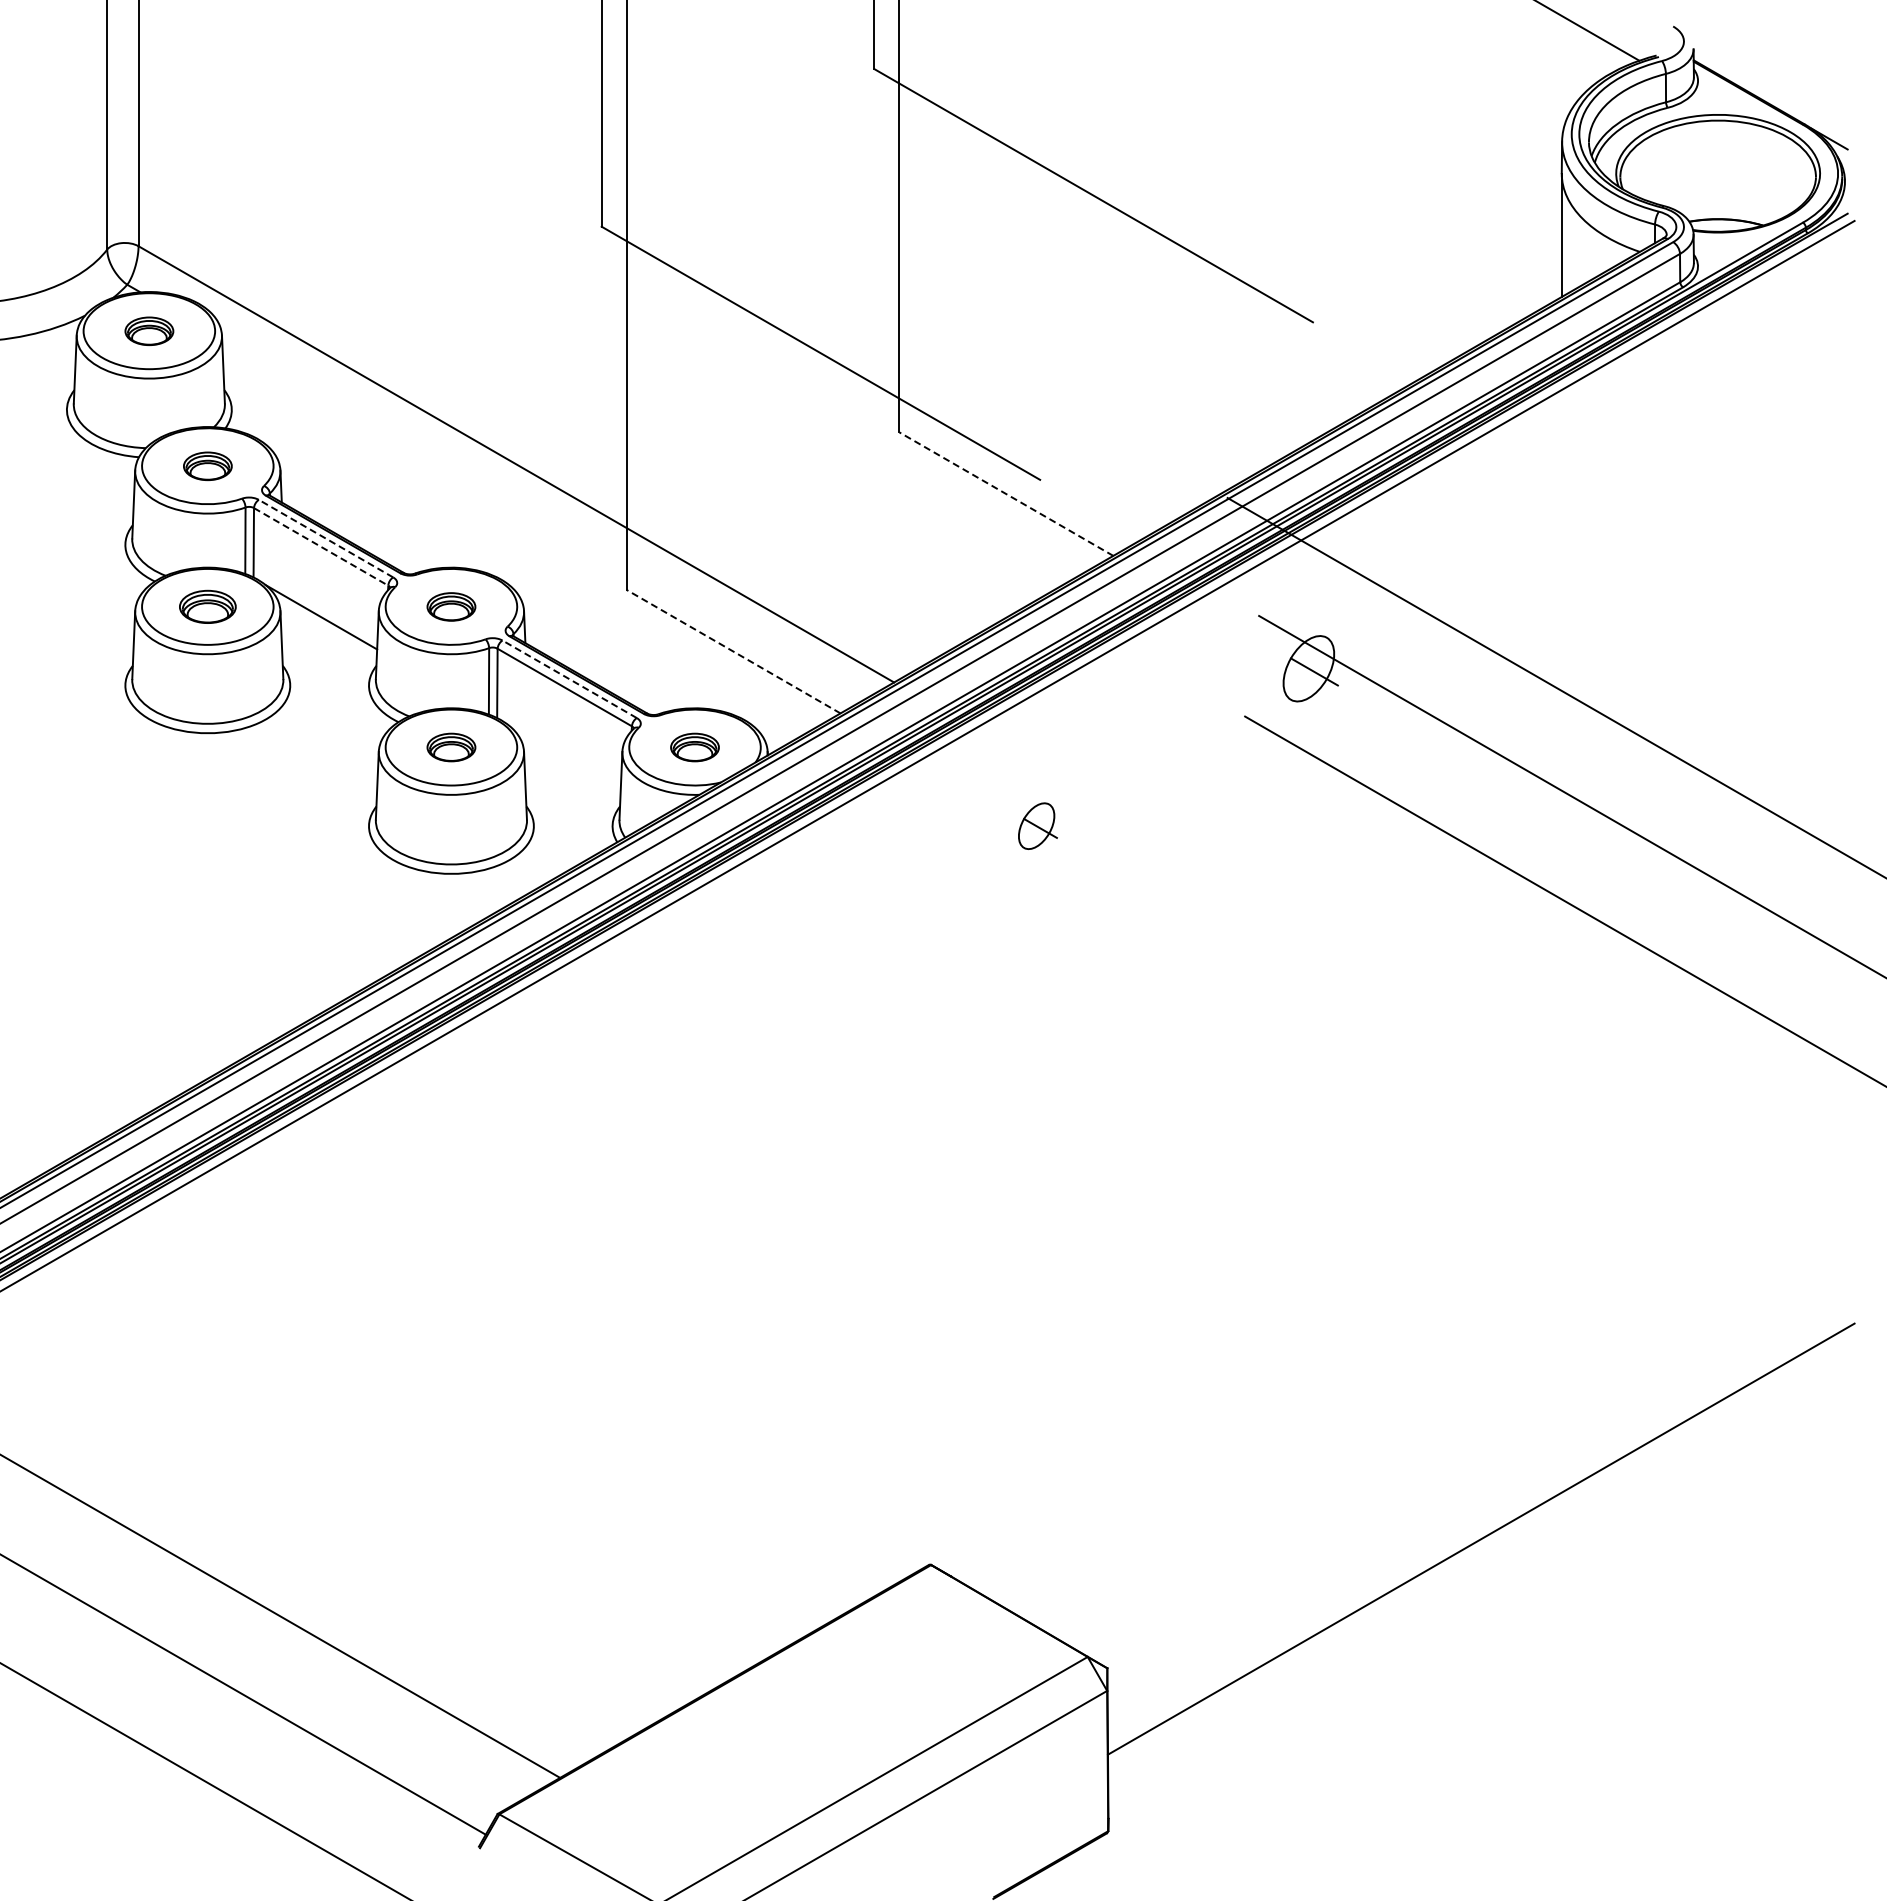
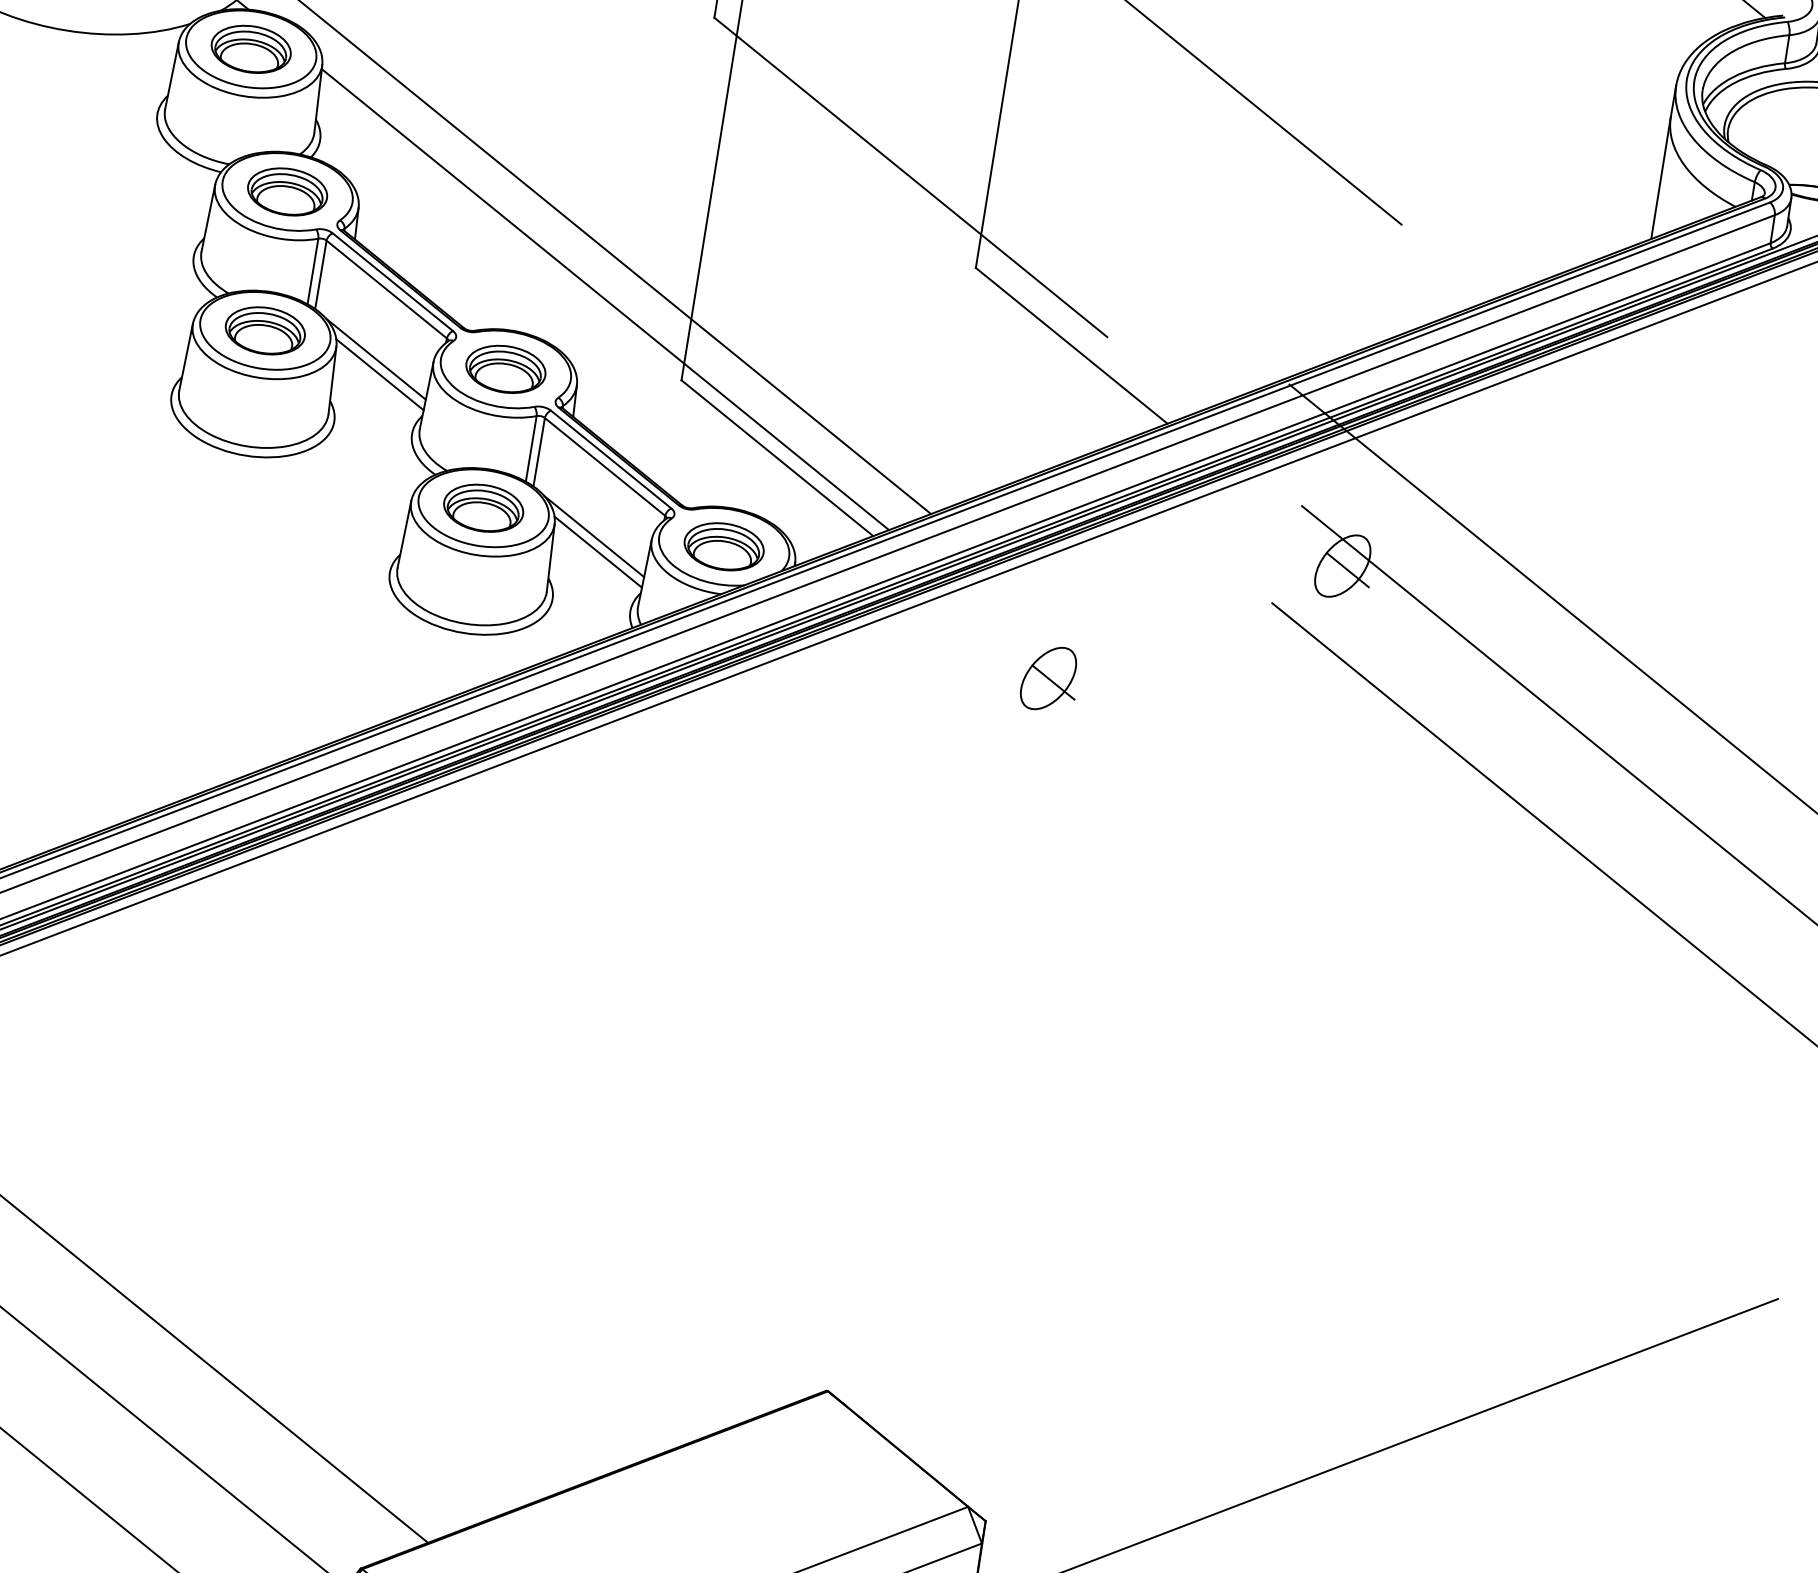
part: (149, 331) -> (251, 49), size x1.67
part: (207, 466) -> (287, 192), size x1.67
line: (1006, 494) -> (1071, 346), dashed -> solid
line: (538, 521) -> (605, 298), added
line: (326, 538) -> (393, 282), dashed -> solid
line: (321, 546) -> (387, 289), dashed -> solid
part: (207, 606) -> (265, 330), size x1.43
part: (451, 606) -> (506, 369), size x1.67
line: (327, 631) -> (379, 374), added
line: (733, 651) -> (777, 458), dashed -> solid
line: (569, 679) -> (611, 459), dashed -> solid
part: (451, 747) -> (483, 508), size x1.67
part: (694, 747) -> (723, 546), size x1.67
line: (564, 757) -> (593, 535), added
line: (571, 772) -> (598, 551), added
part: (1037, 825) -> (1050, 677), size x1.43

